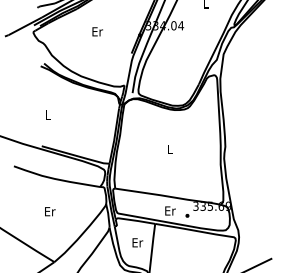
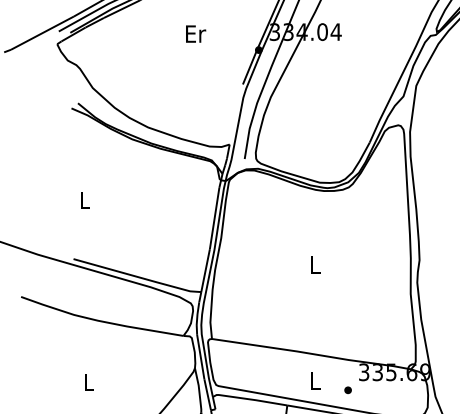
text: (97, 31) -> (195, 33), moved
text: (170, 210) -> (316, 380), Er -> L
text: (50, 211) -> (89, 382), Er -> L

